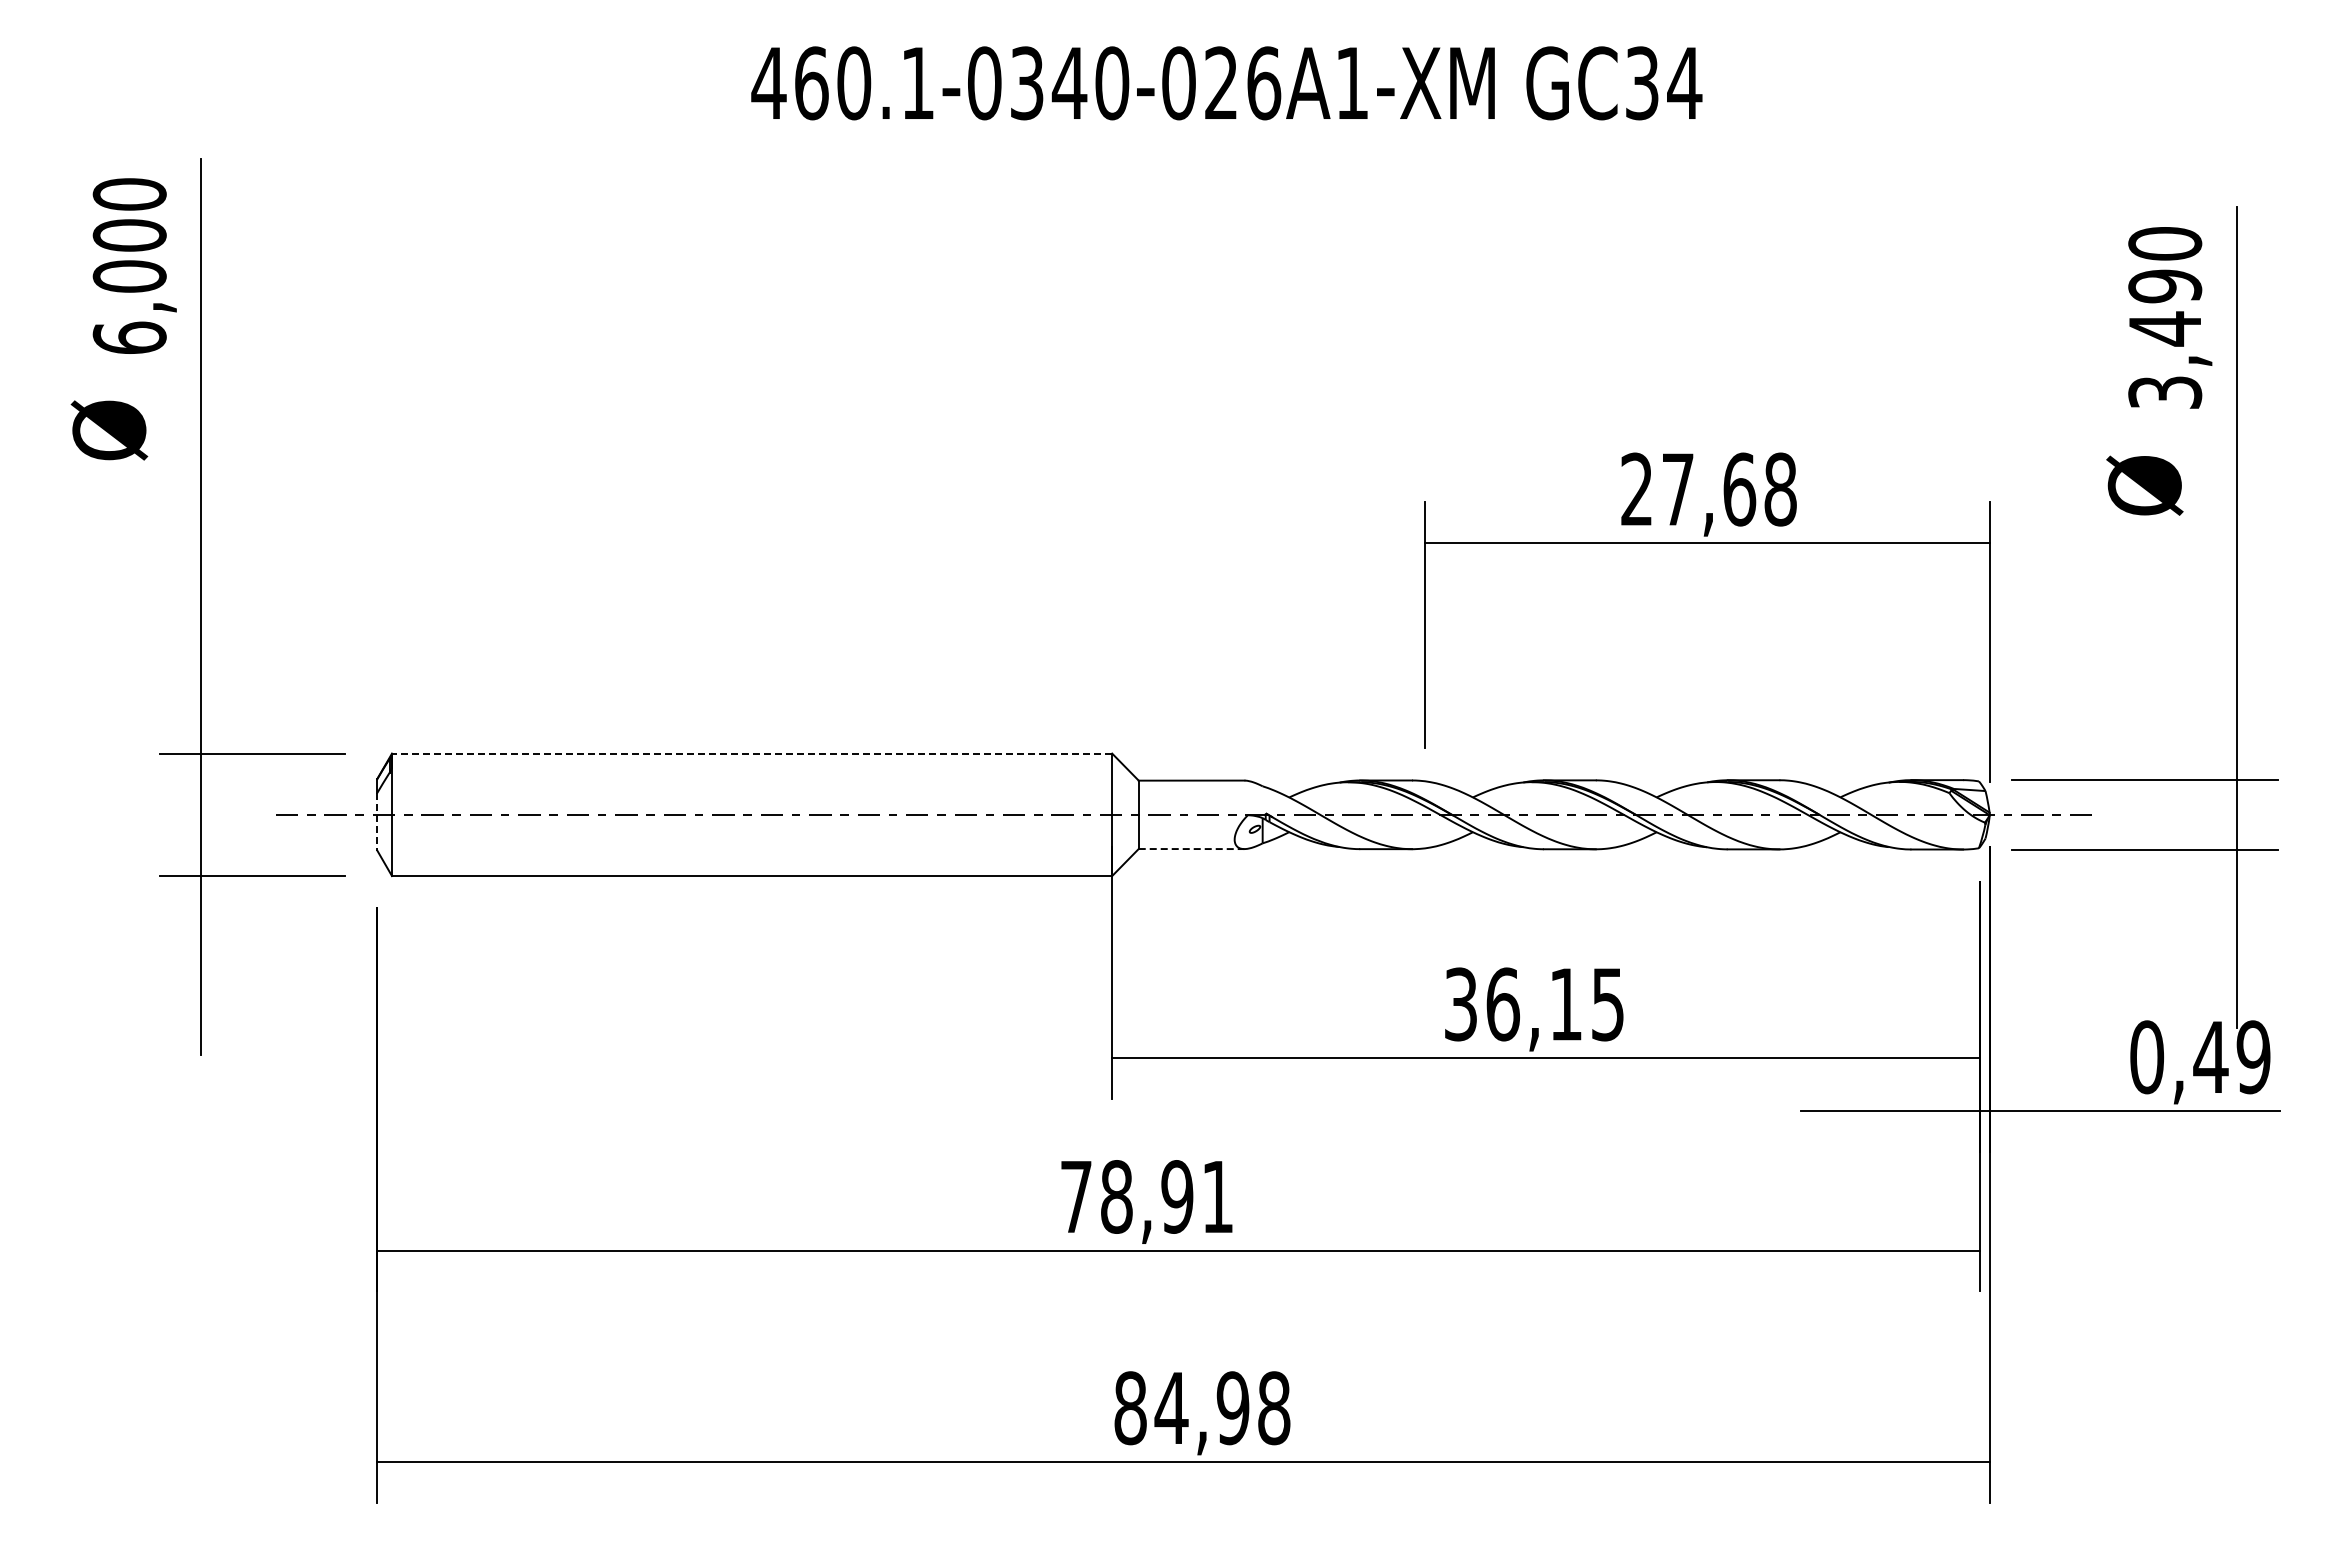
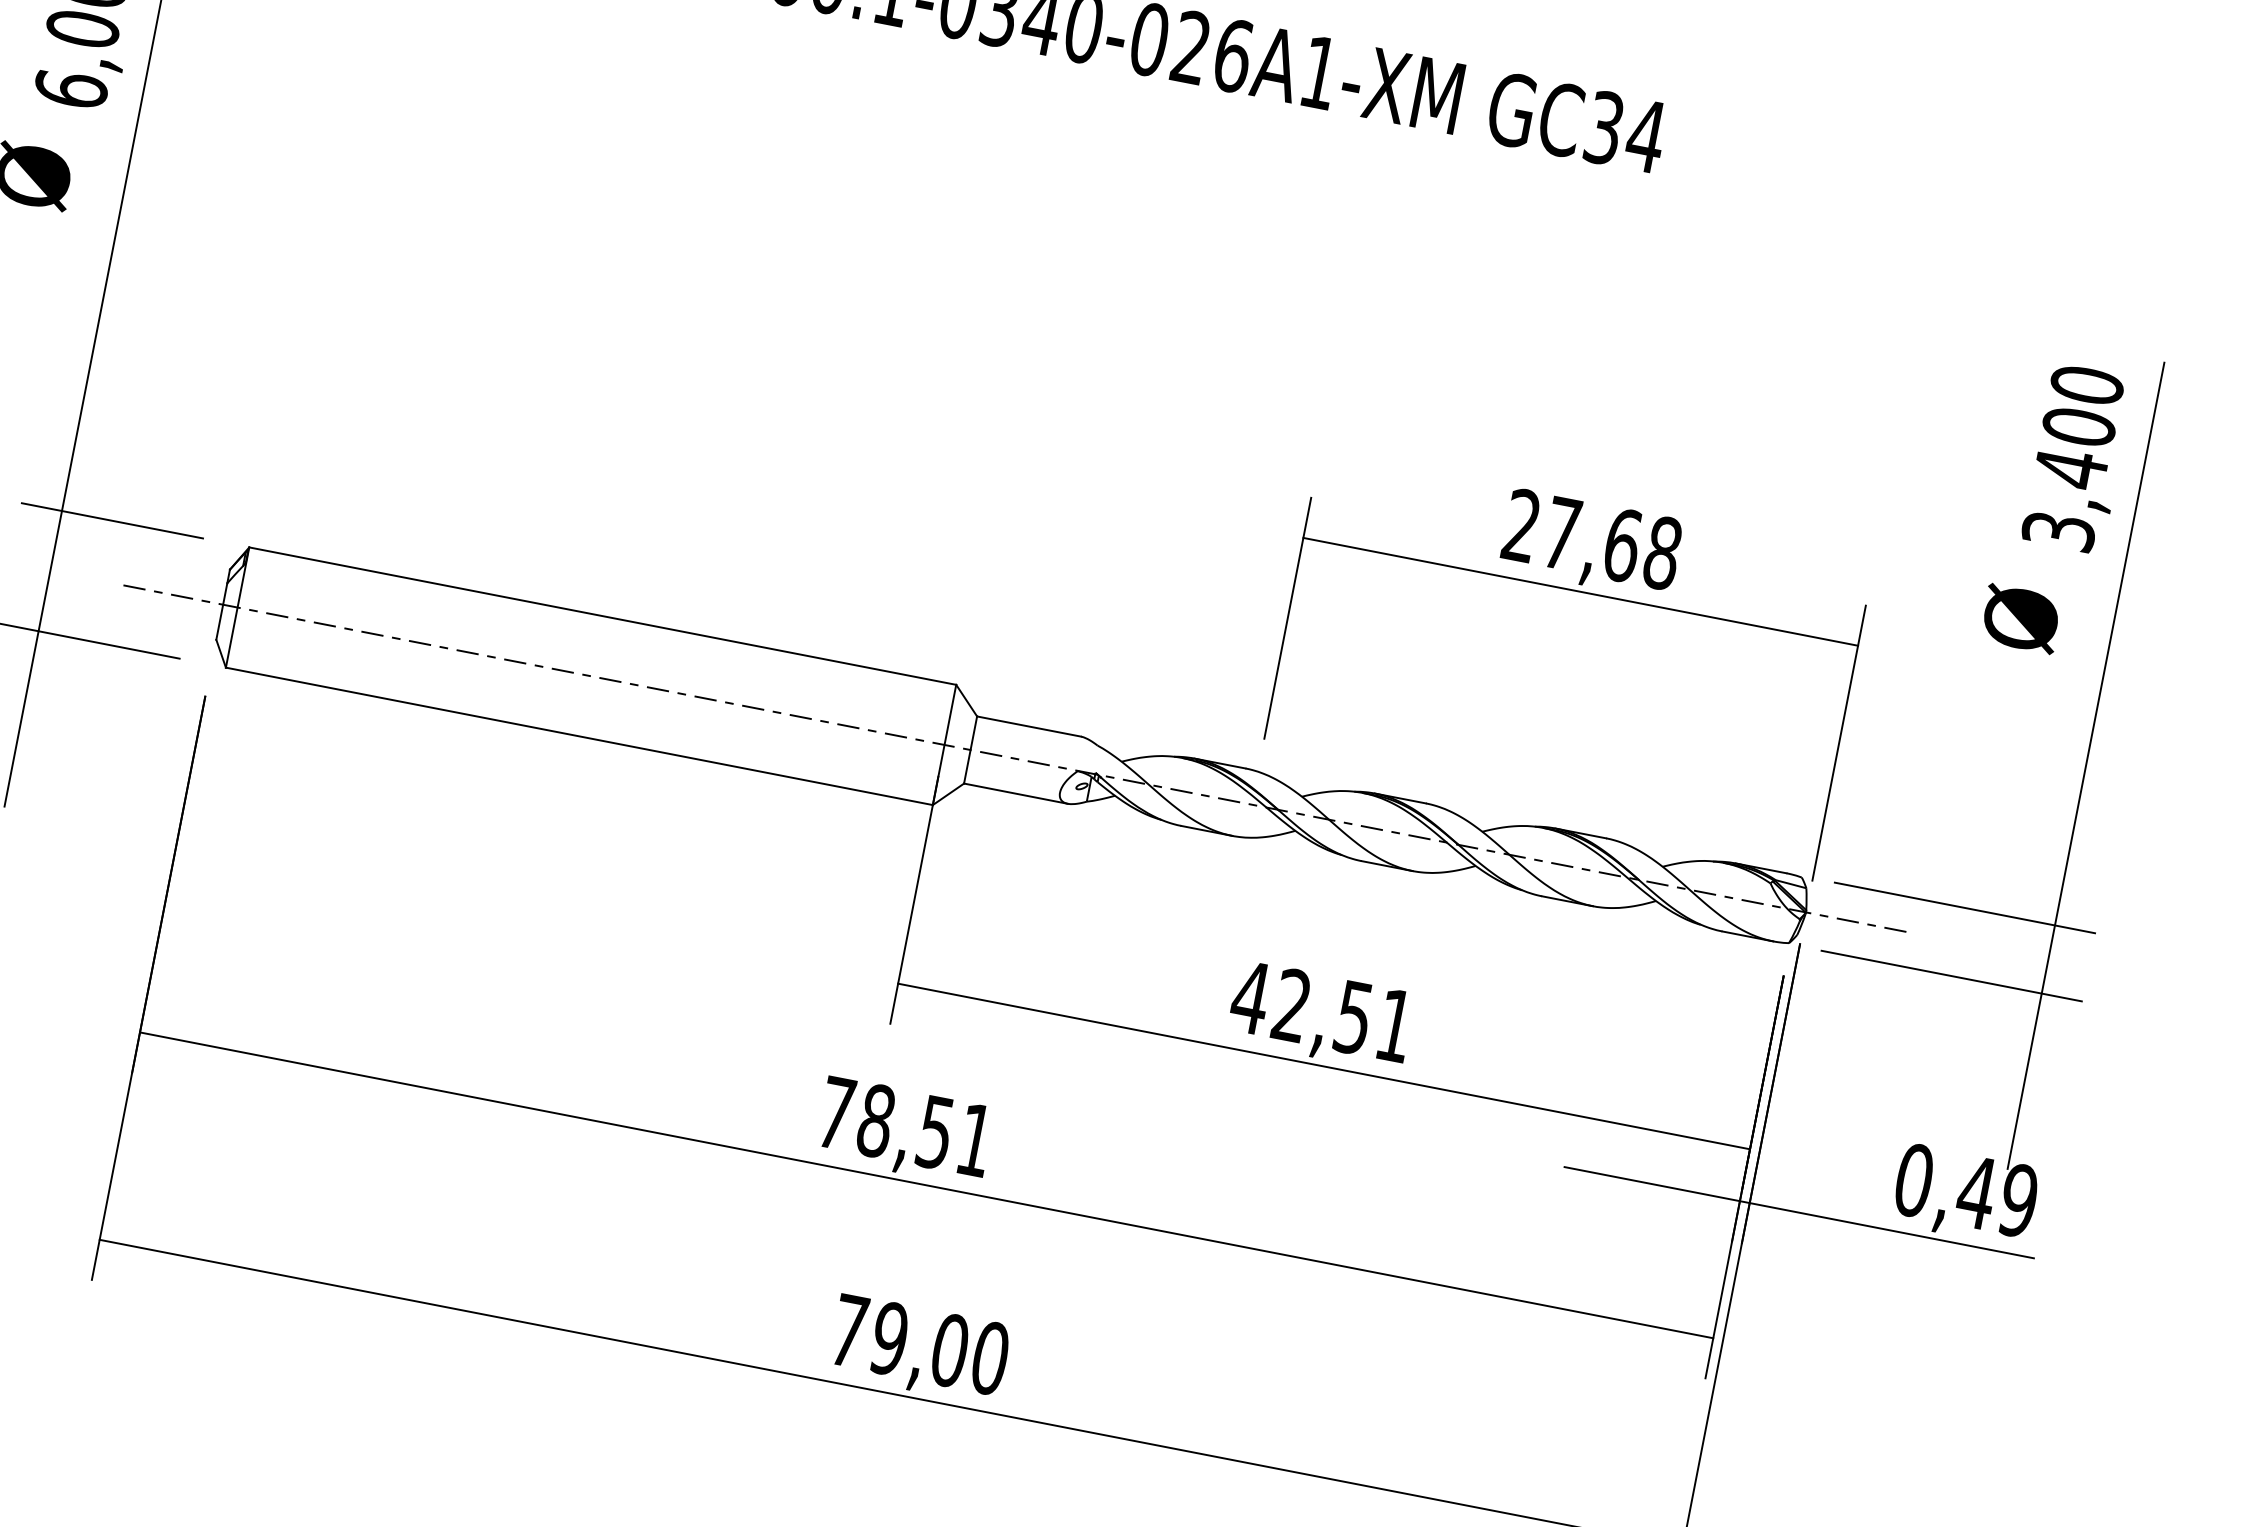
text: (2165, 286) -> (2079, 427), 3,490 -> 3,400
line: (751, 753) -> (602, 615), dashed -> solid
line: (377, 821) -> (222, 611), dashed -> solid
line: (1191, 849) -> (1015, 794), dashed -> solid
text: (1533, 1004) -> (1321, 1011), 36,15 -> 42,51
text: (1177, 1196) -> (935, 1132), 78,91 -> 78,51
text: (1202, 1408) -> (919, 1344), 84,98 -> 79,00

